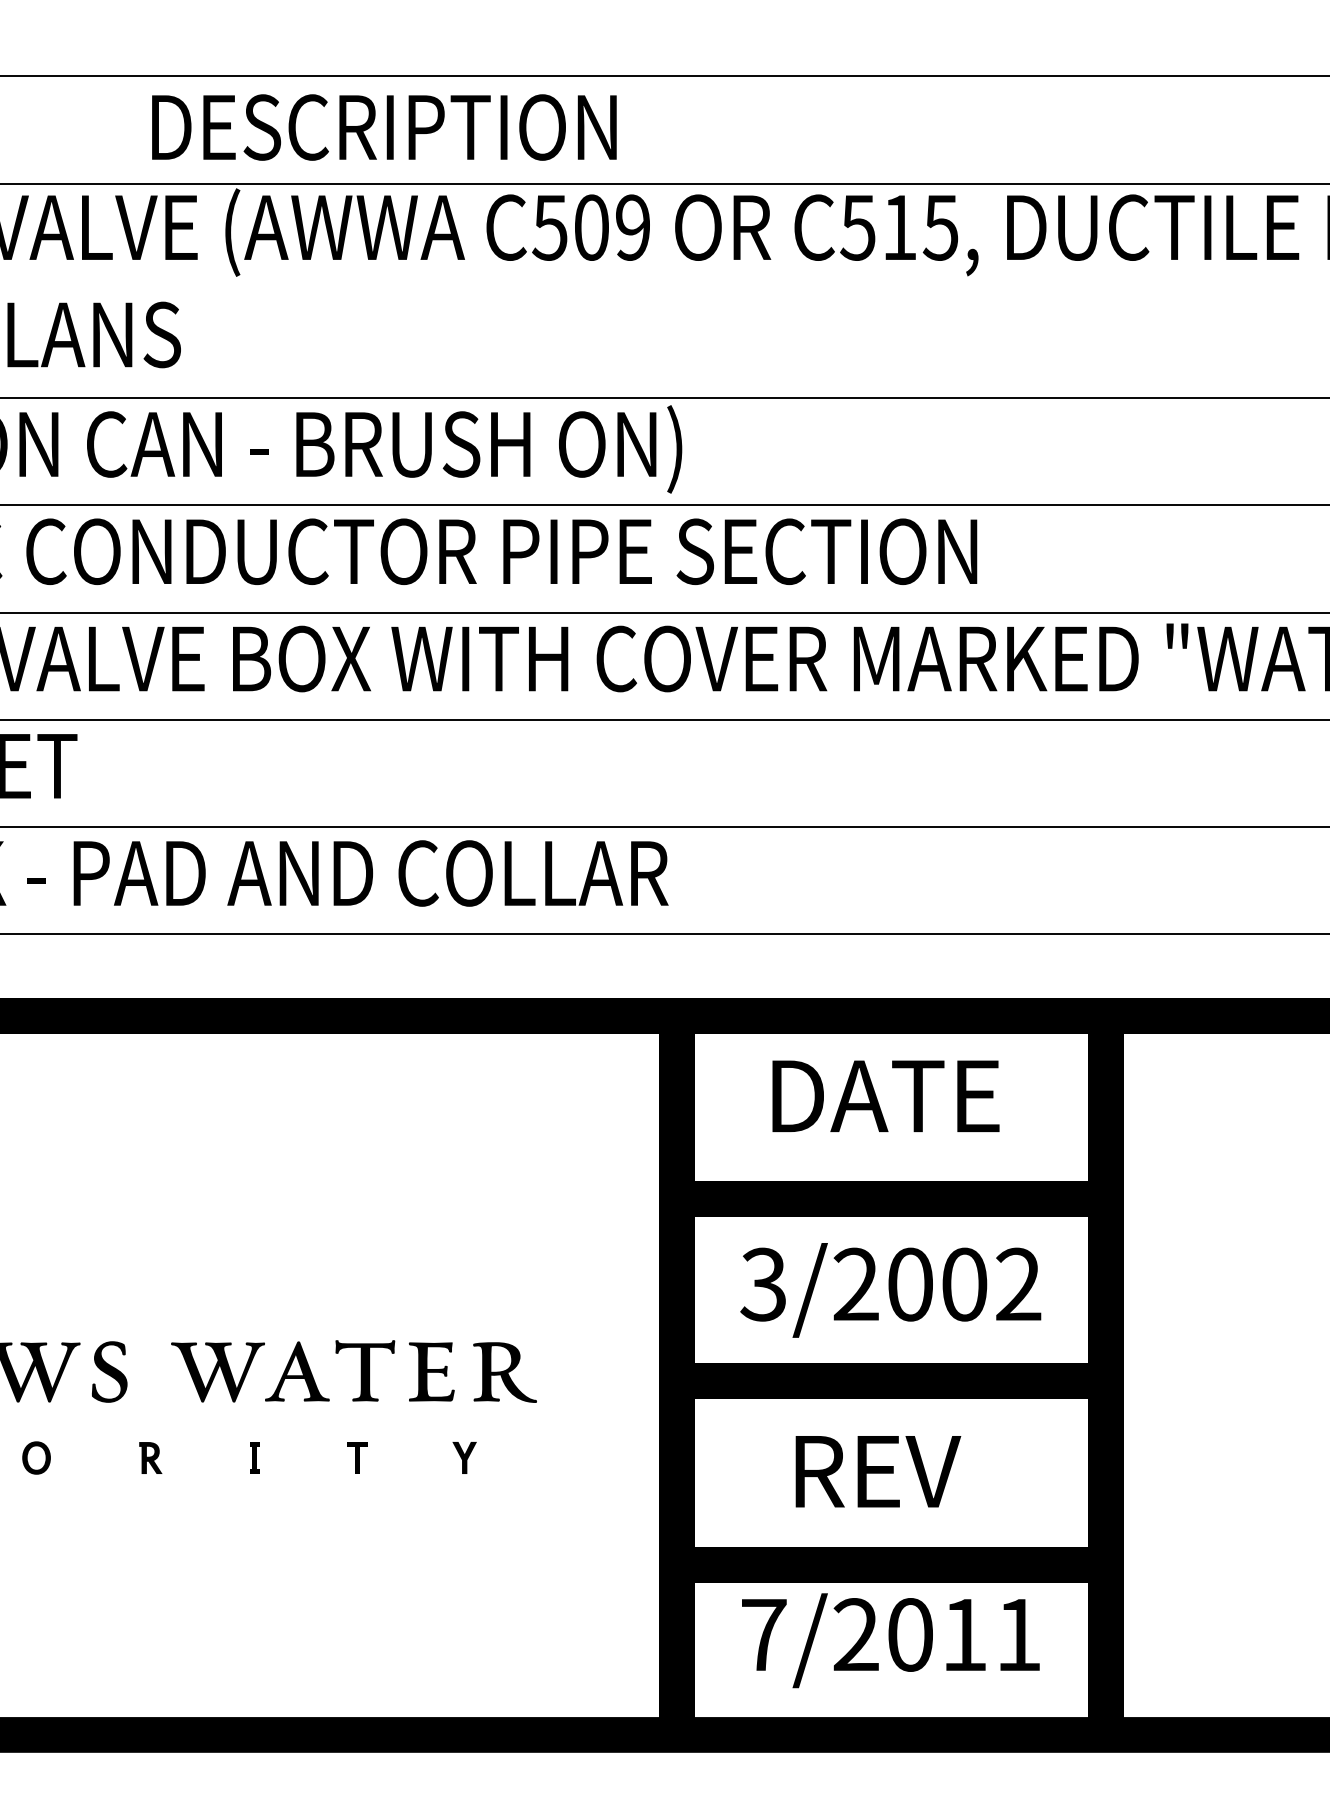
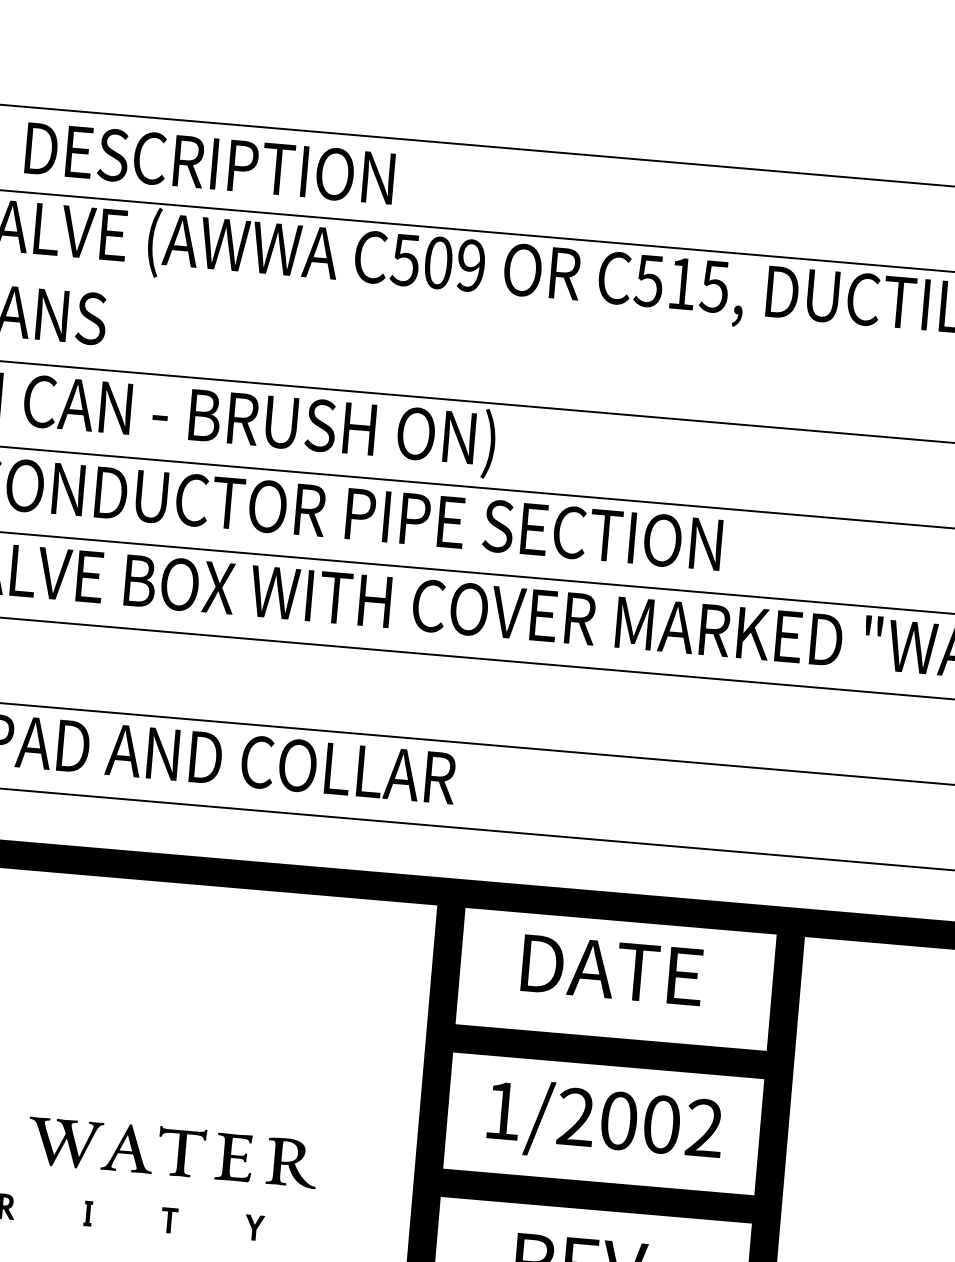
text: (384, 127) -> (210, 163), moved
text: (762, 1284) -> (501, 1110), 3/2002 -> 1/2002

